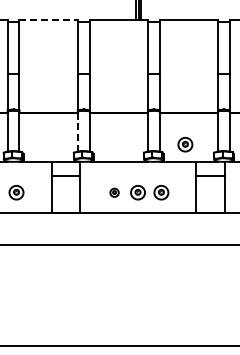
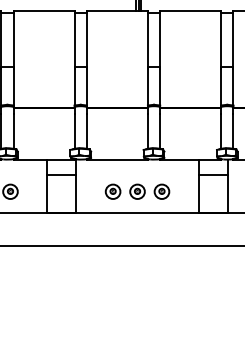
line: (49, 19) -> (44, 10), dashed -> solid
line: (77, 134) -> (74, 130), dashed -> solid
part: (185, 144) -> (187, 141), removed
part: (114, 192) -> (112, 191), size x1.67

